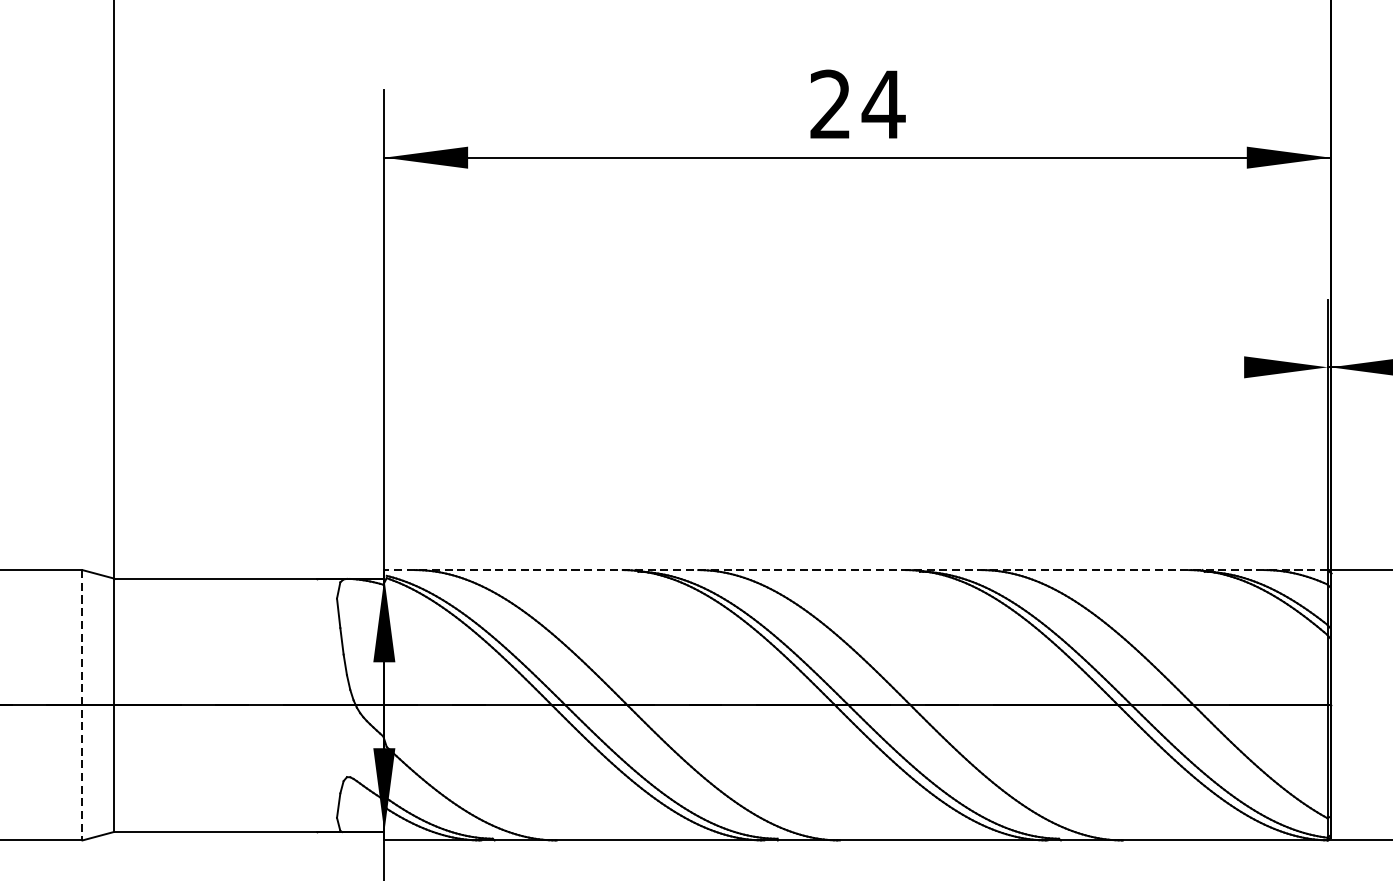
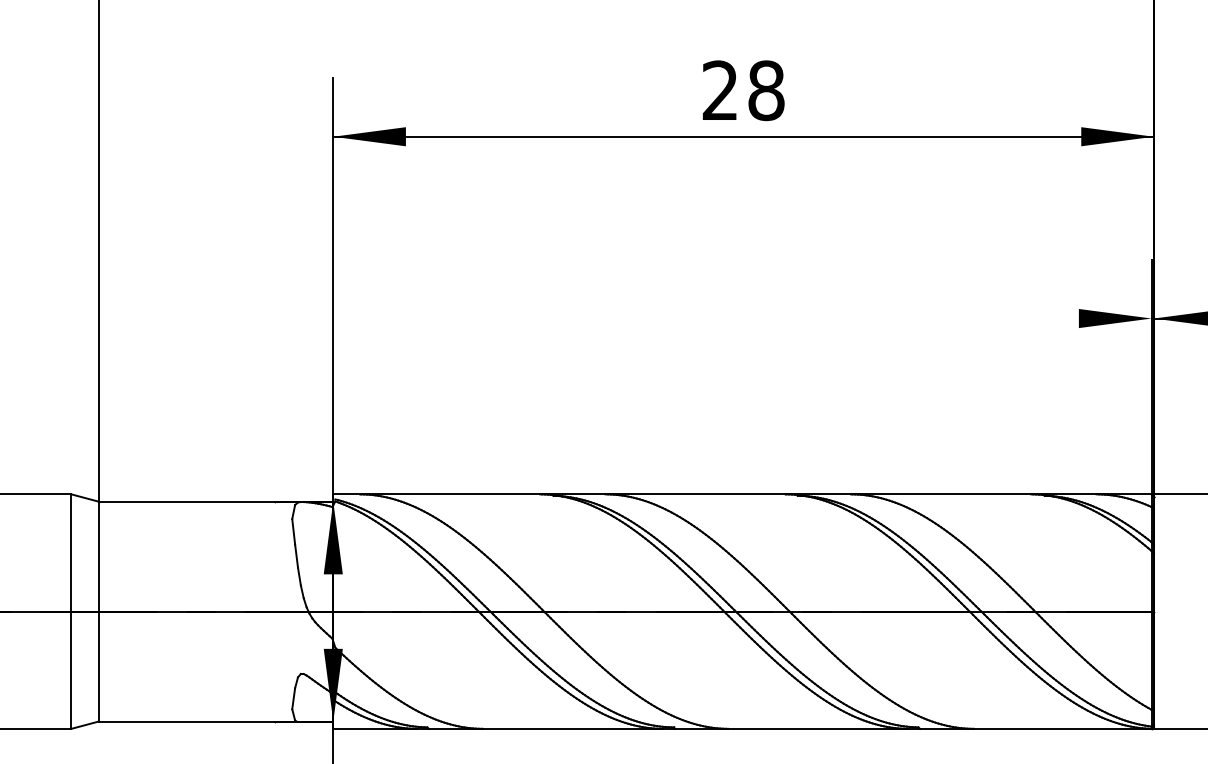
text: (883, 104) -> (766, 90), 24 -> 28
line: (855, 570) -> (741, 494), dashed -> solid
line: (82, 706) -> (71, 612), dashed -> solid

